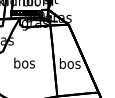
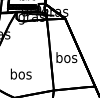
text: (24, 62) -> (21, 73), moved

